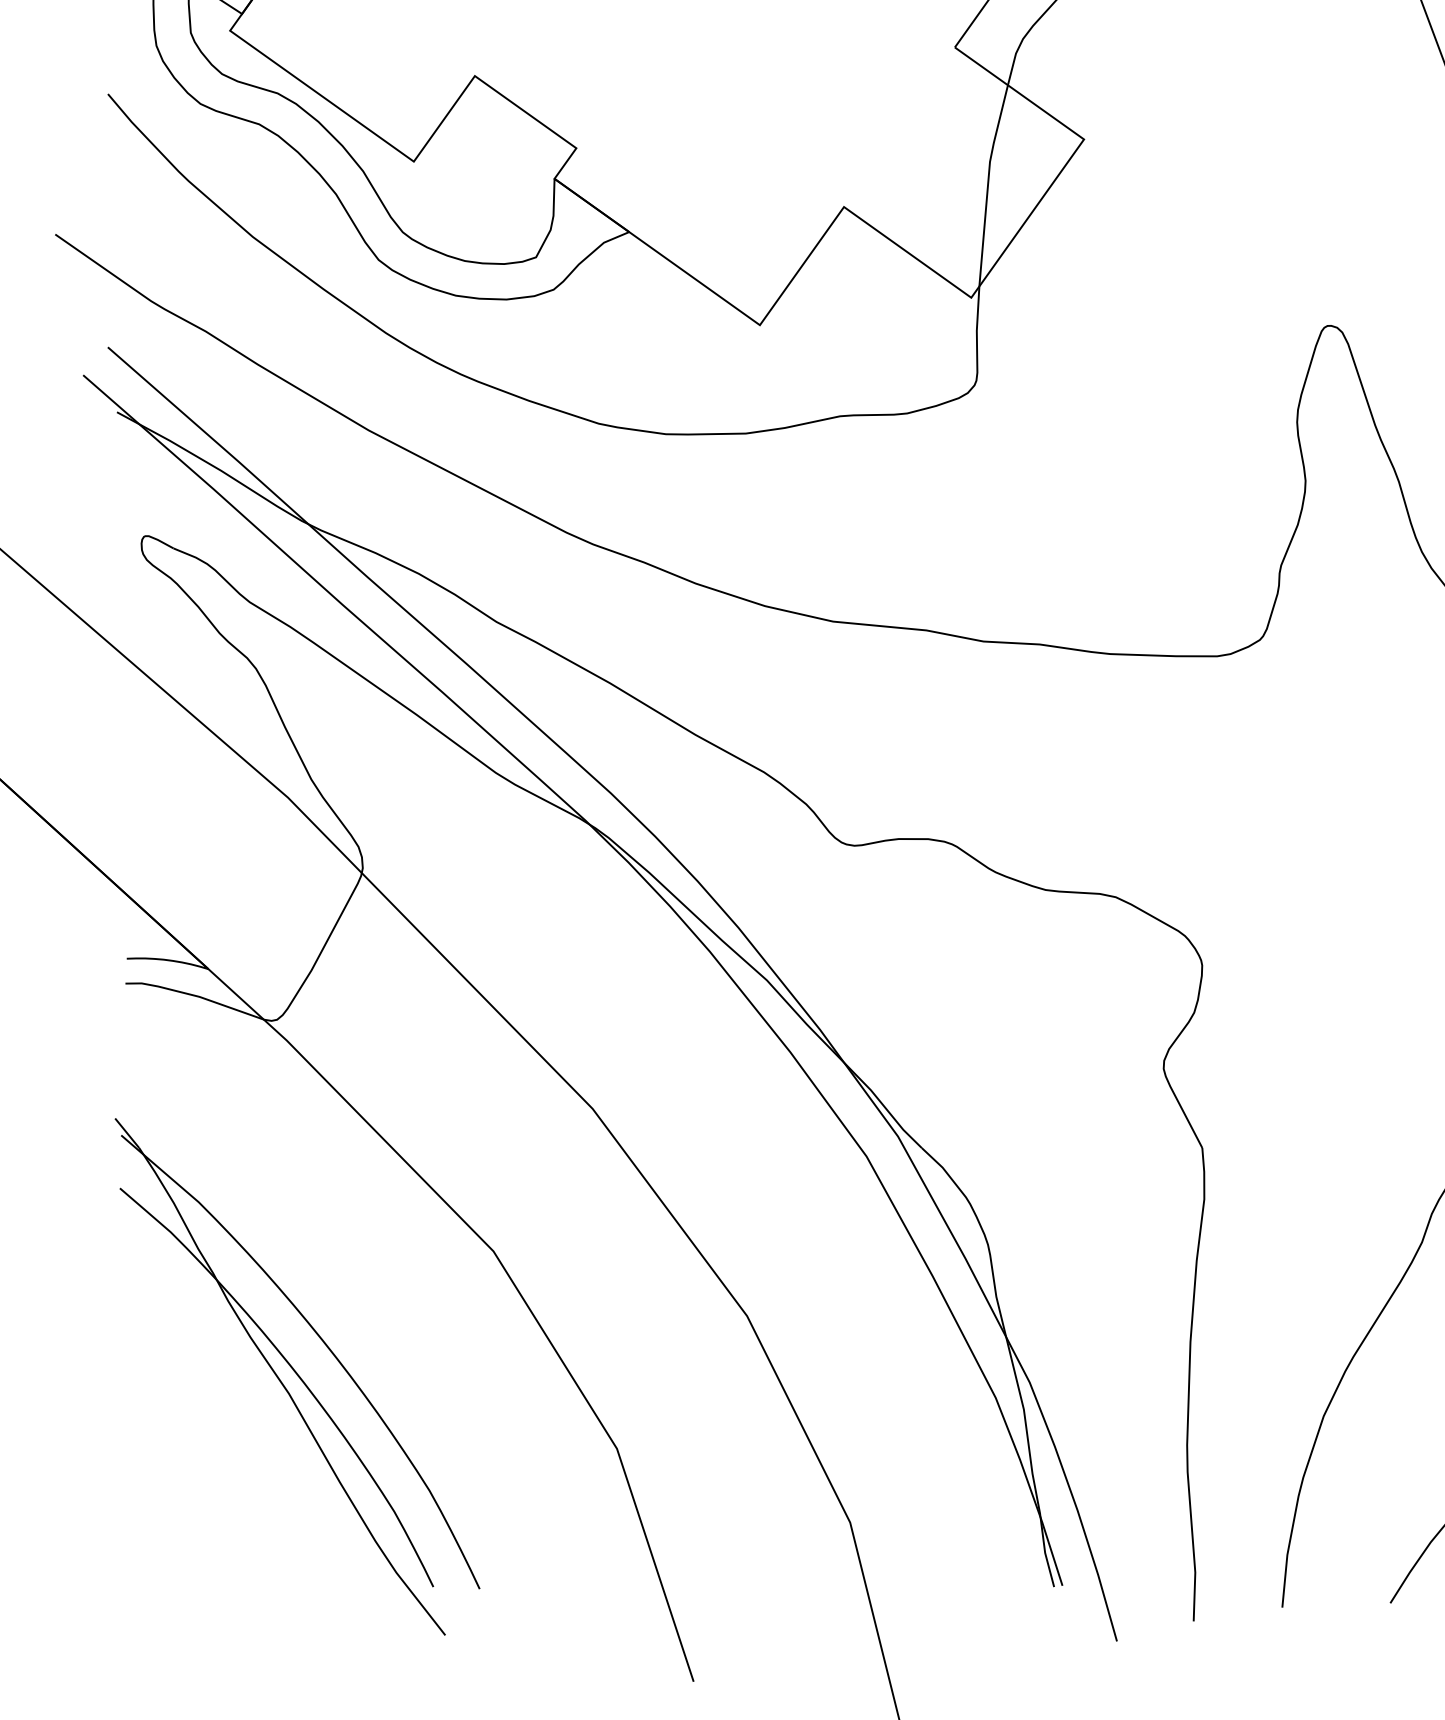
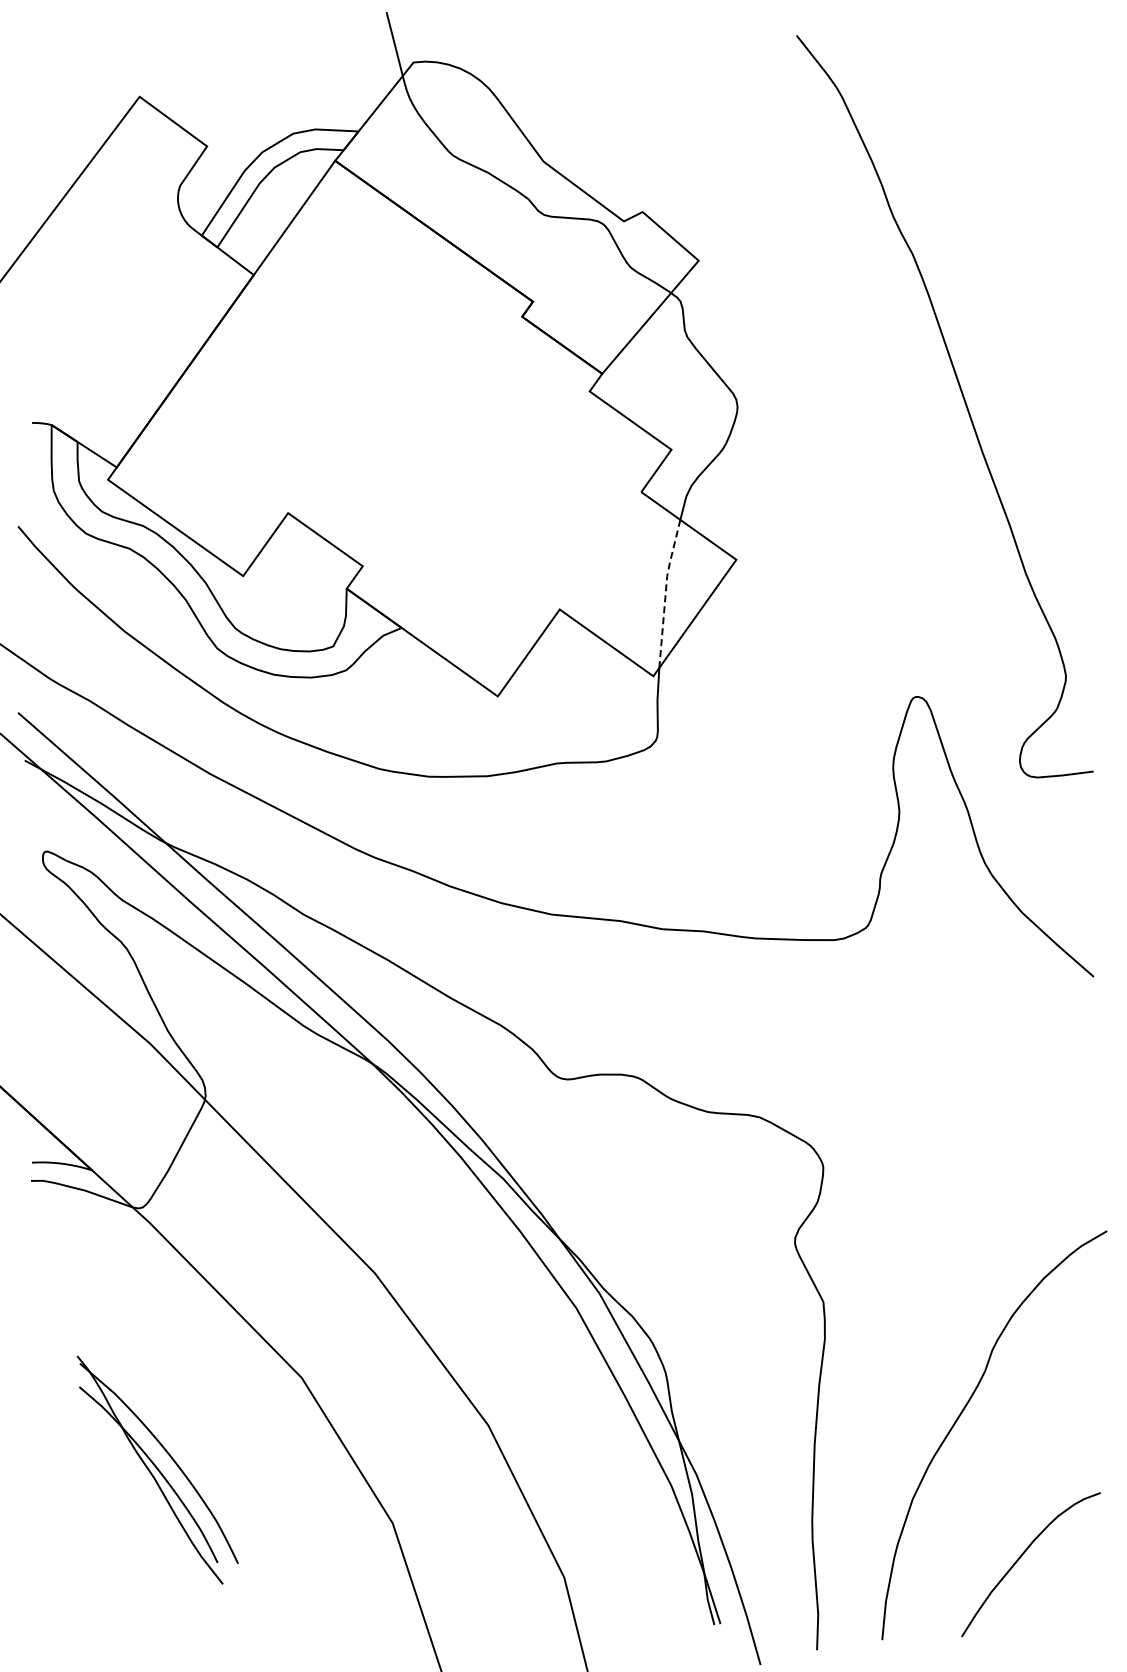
line: (987, 183) -> (665, 592), solid -> dashed
part: (297, 1375) -> (157, 1469), size x0.6

